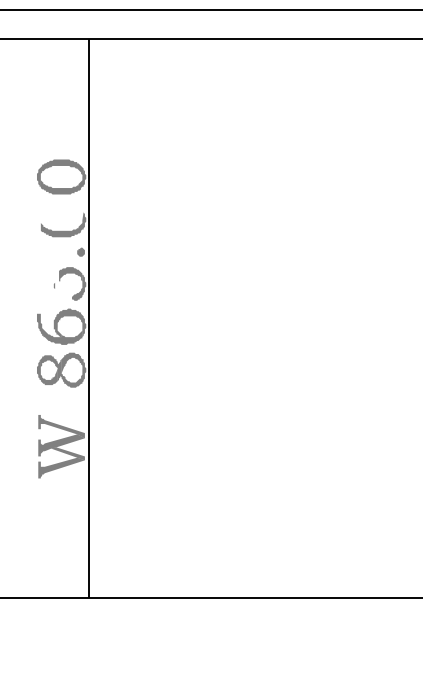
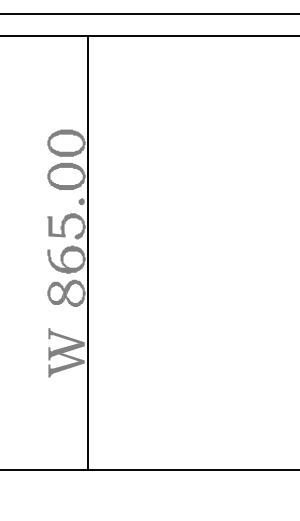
fill: (59, 215) -> (64, 173), added
fill: (48, 284) -> (56, 226), added

